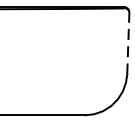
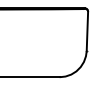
line: (128, 43) -> (87, 31), dashed -> solid

